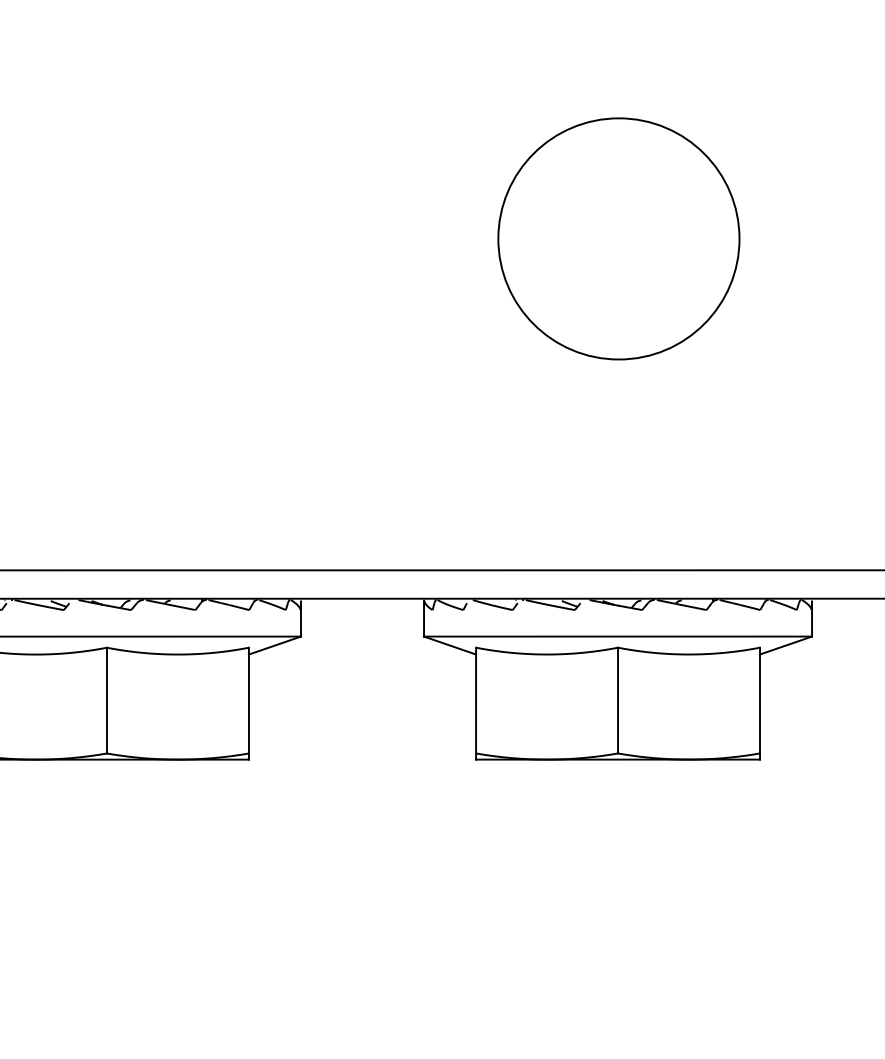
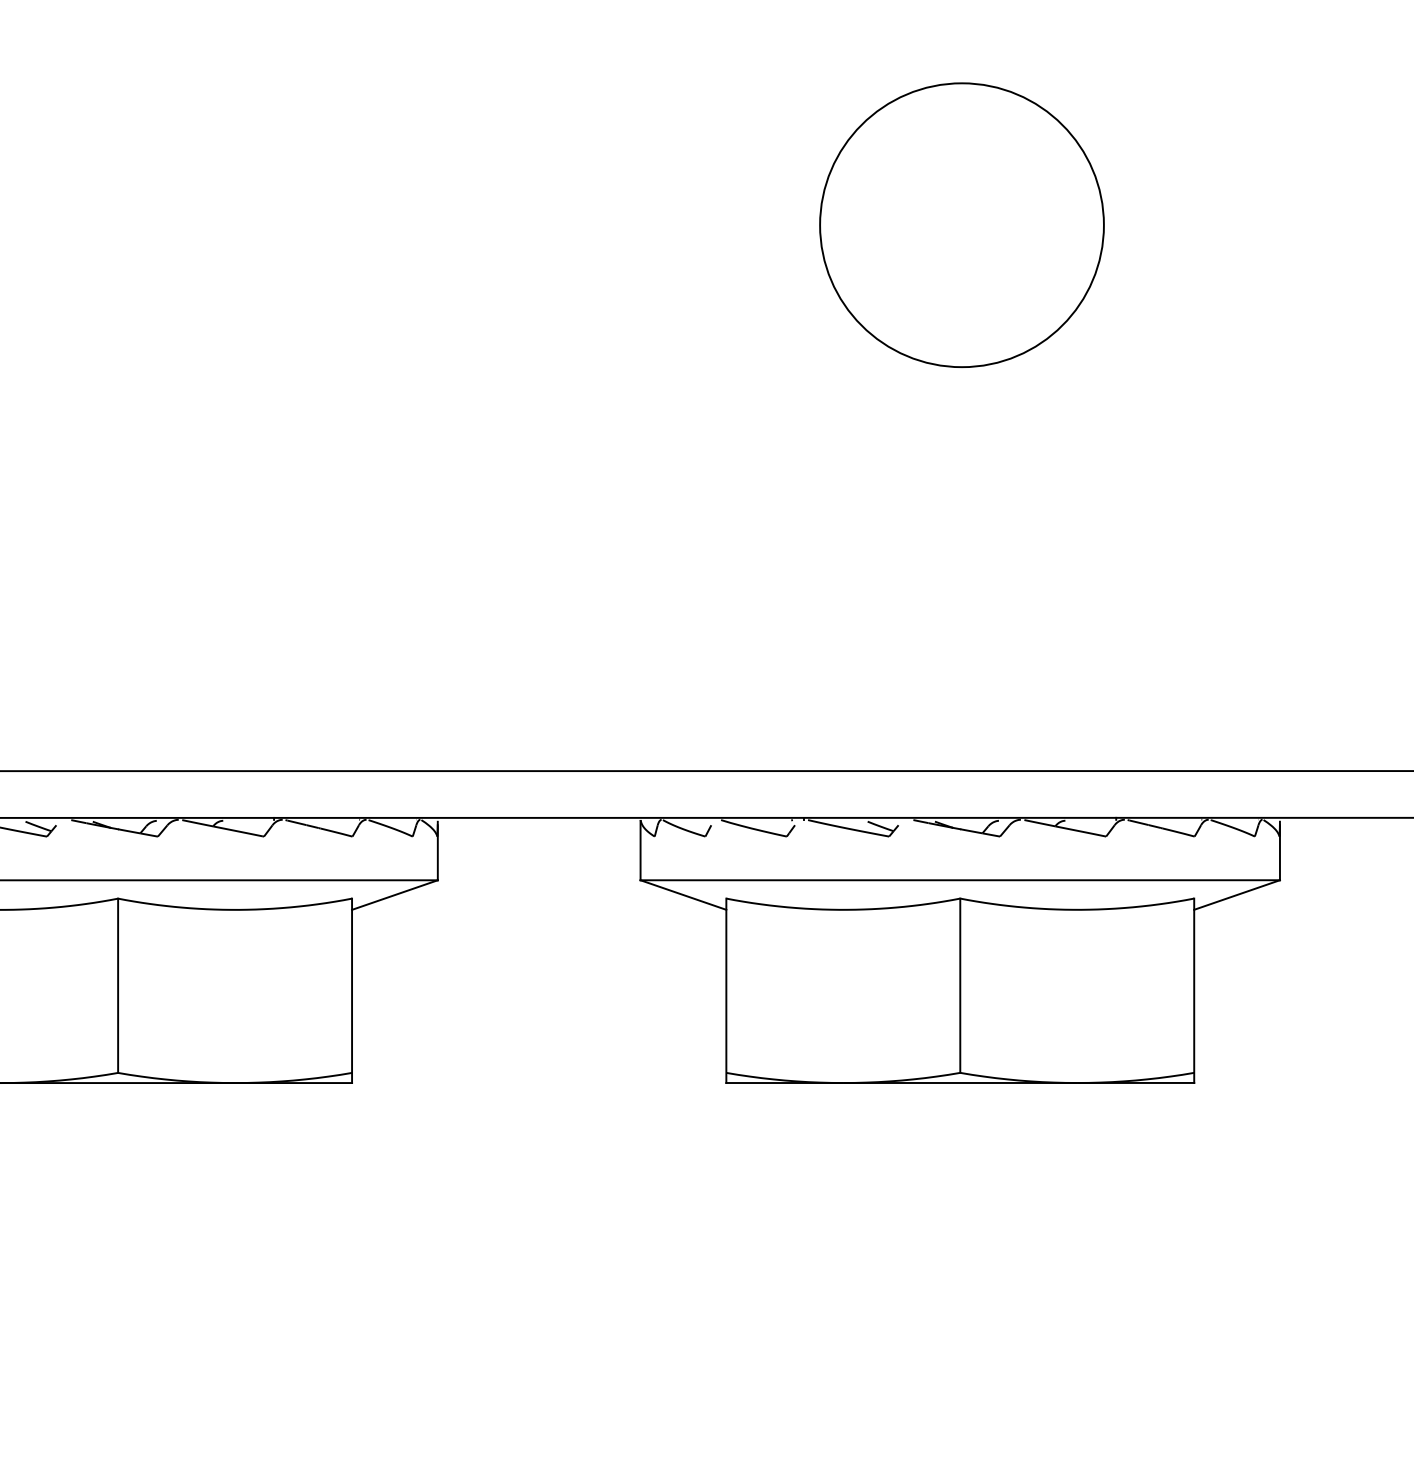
circle: (619, 239) -> (962, 225), size x0.71

